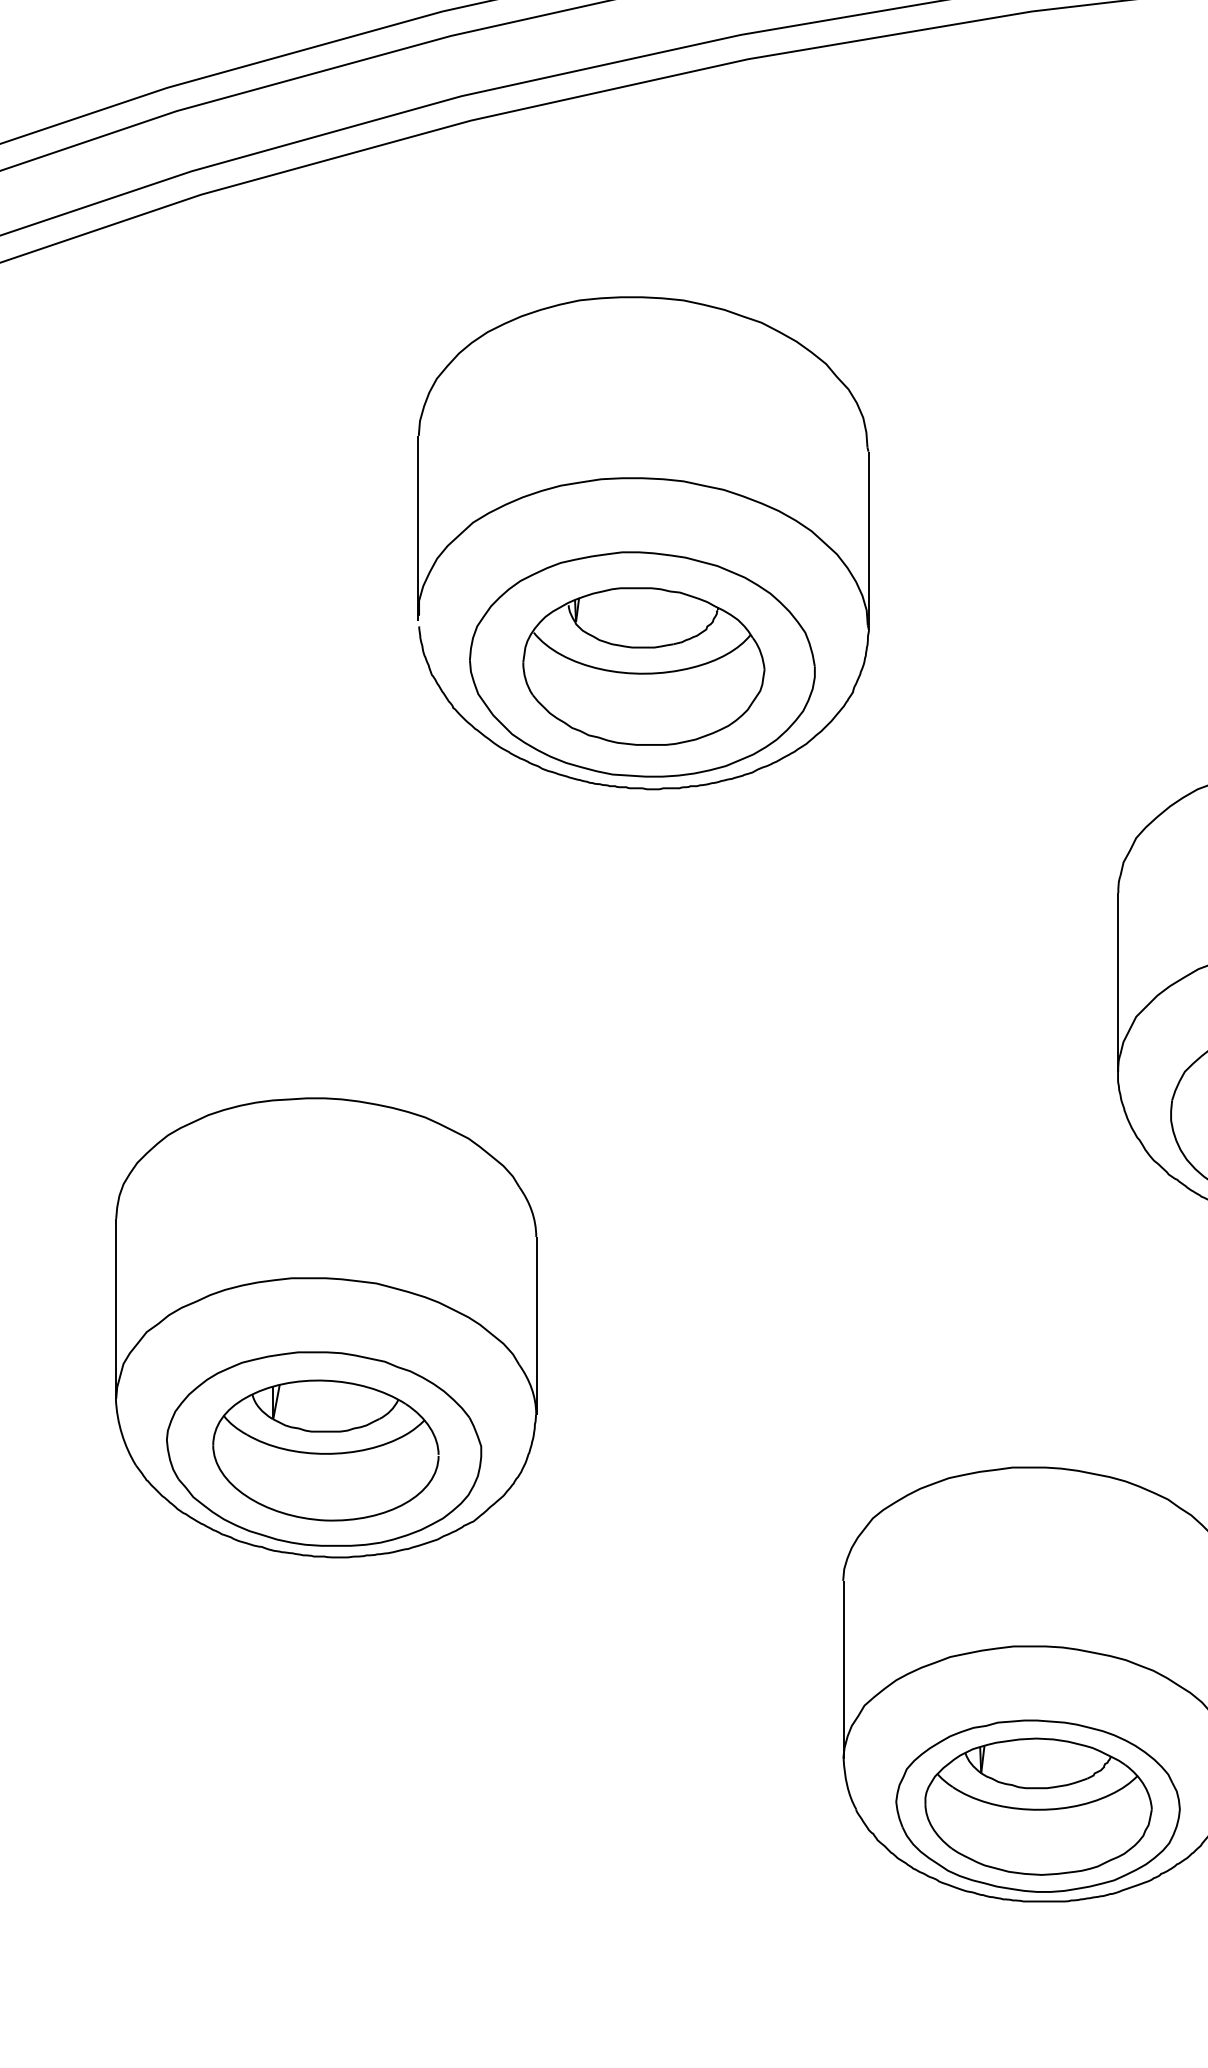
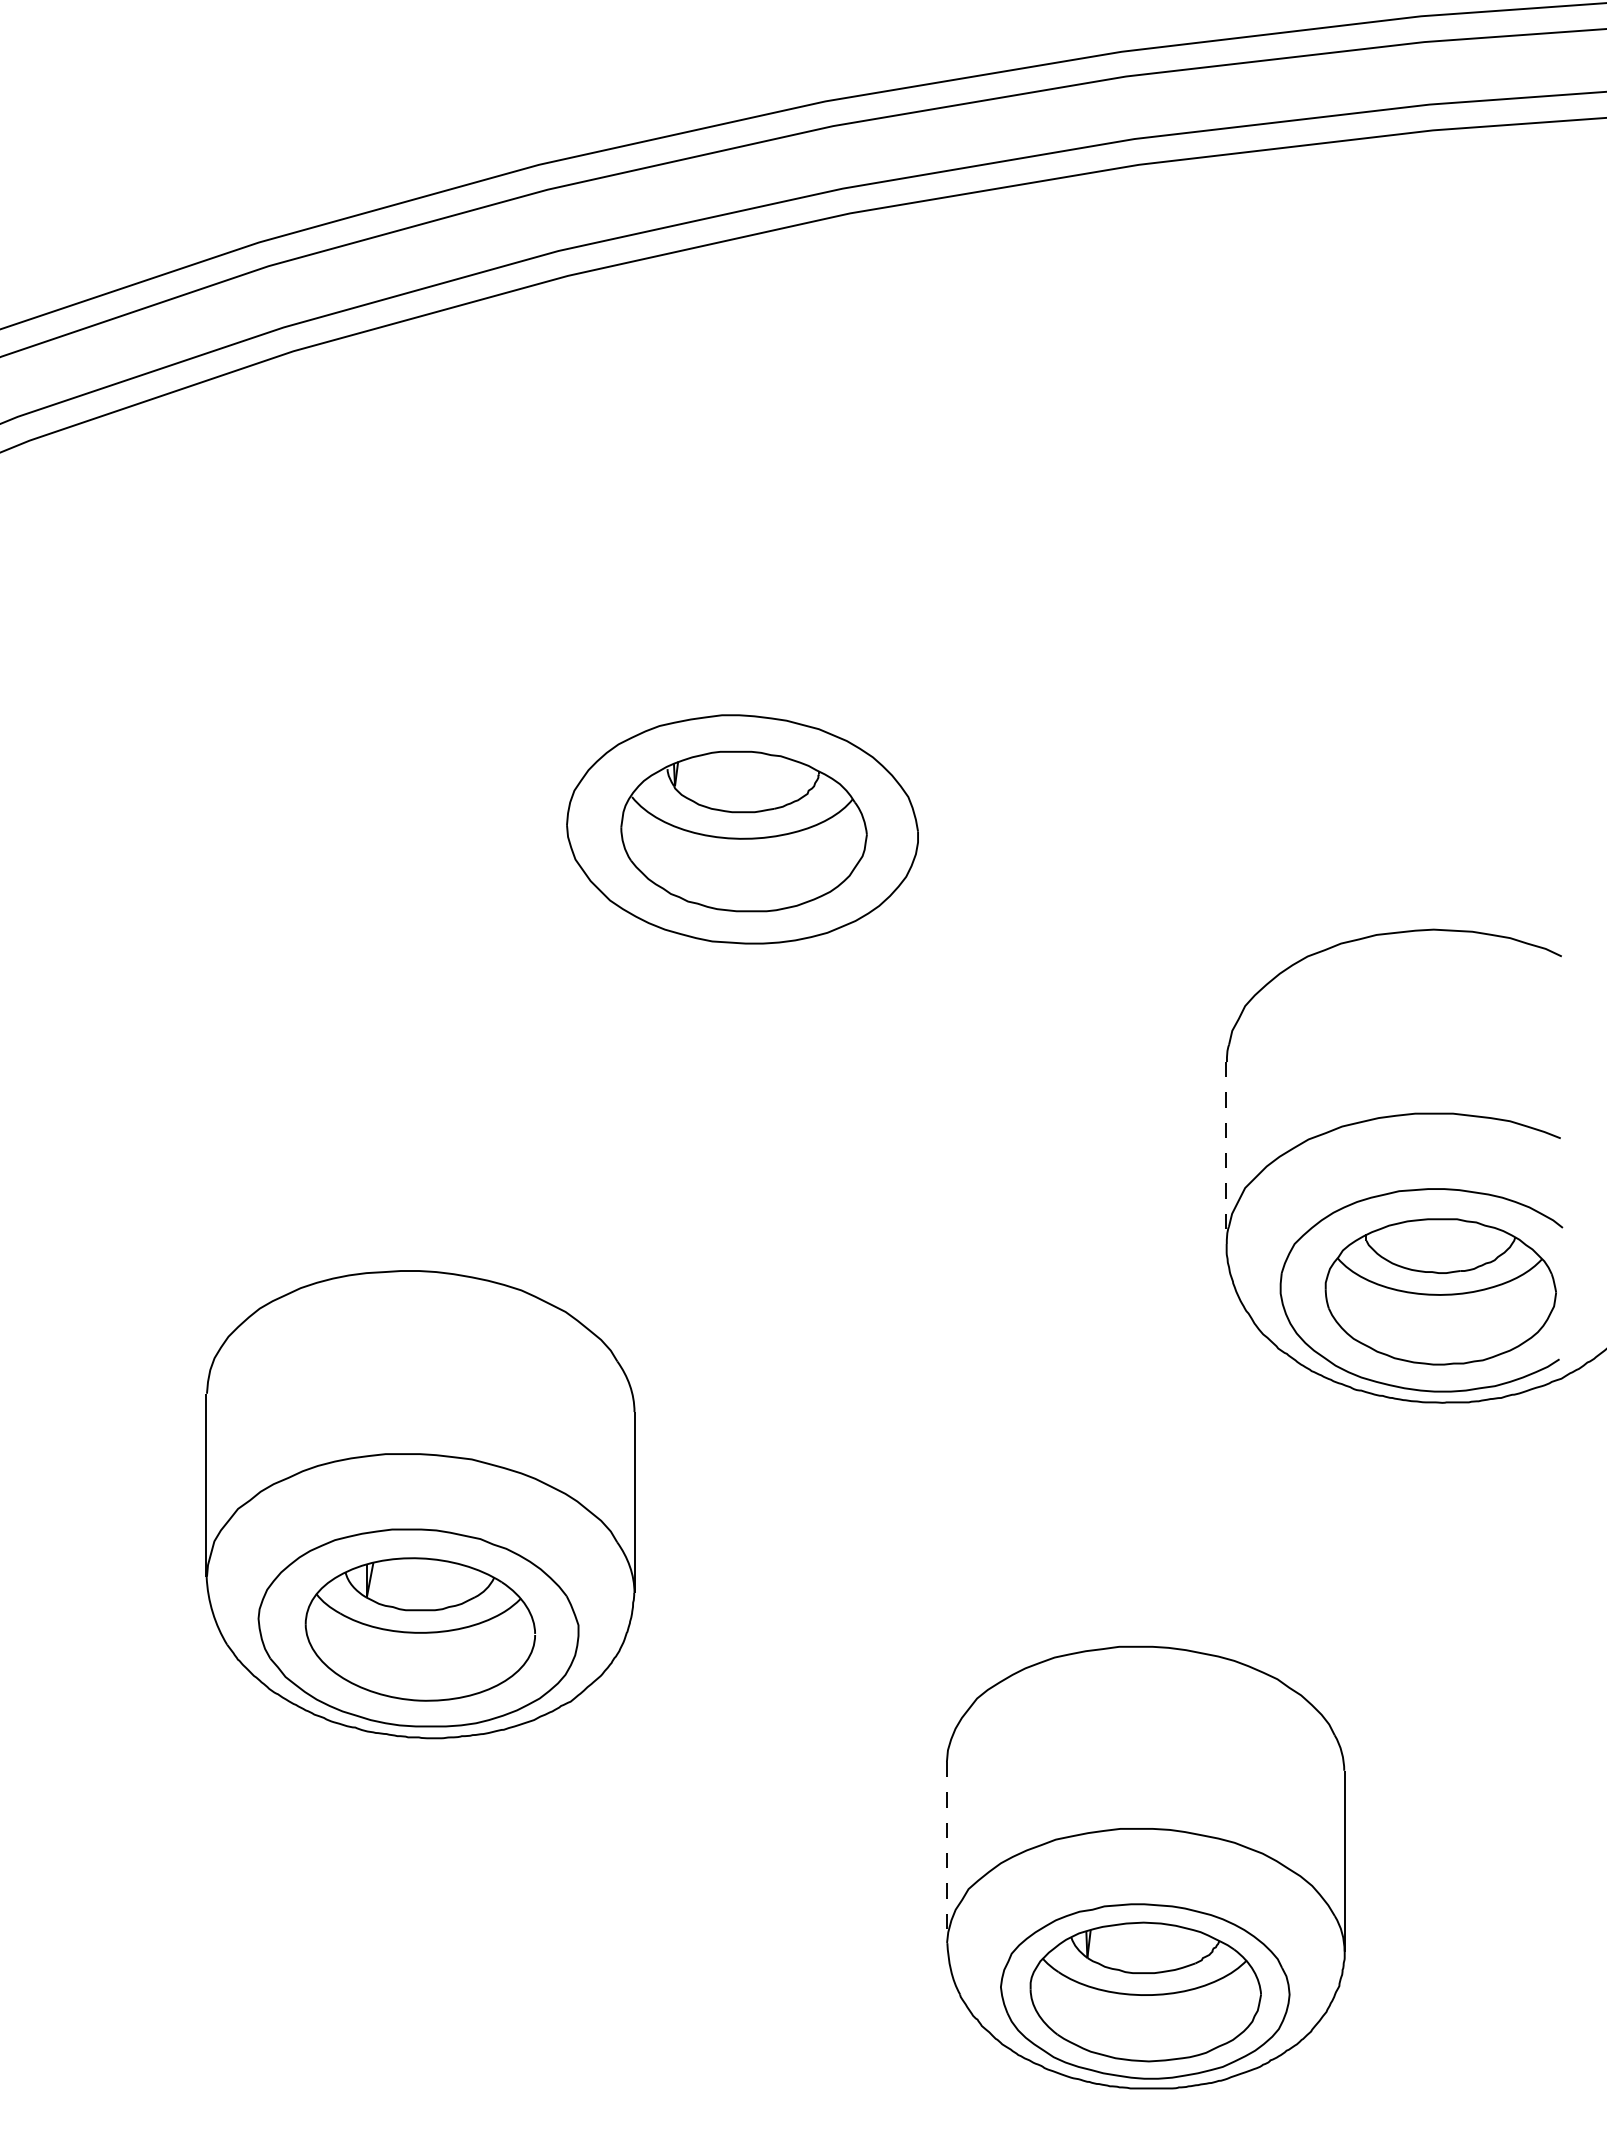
part: (649, 479) -> (749, 641), removed
line: (1117, 982) -> (1226, 1153), solid -> dashed
line: (843, 1670) -> (947, 1853), solid -> dashed

